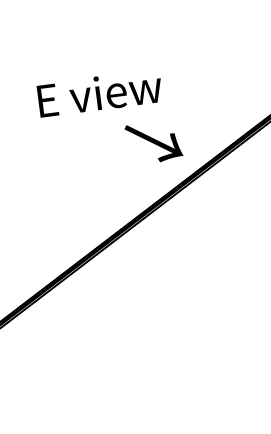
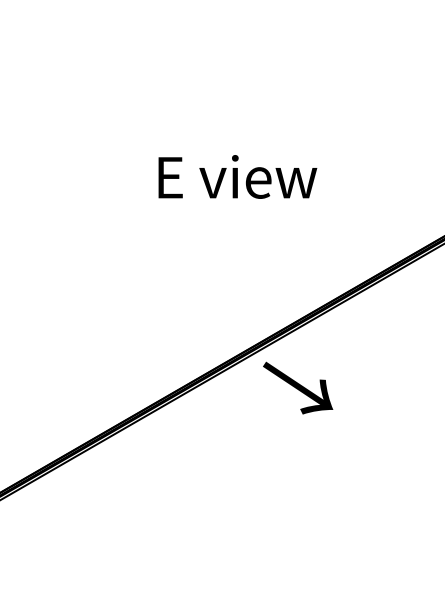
text: (154, 141) -> (298, 387), moved

